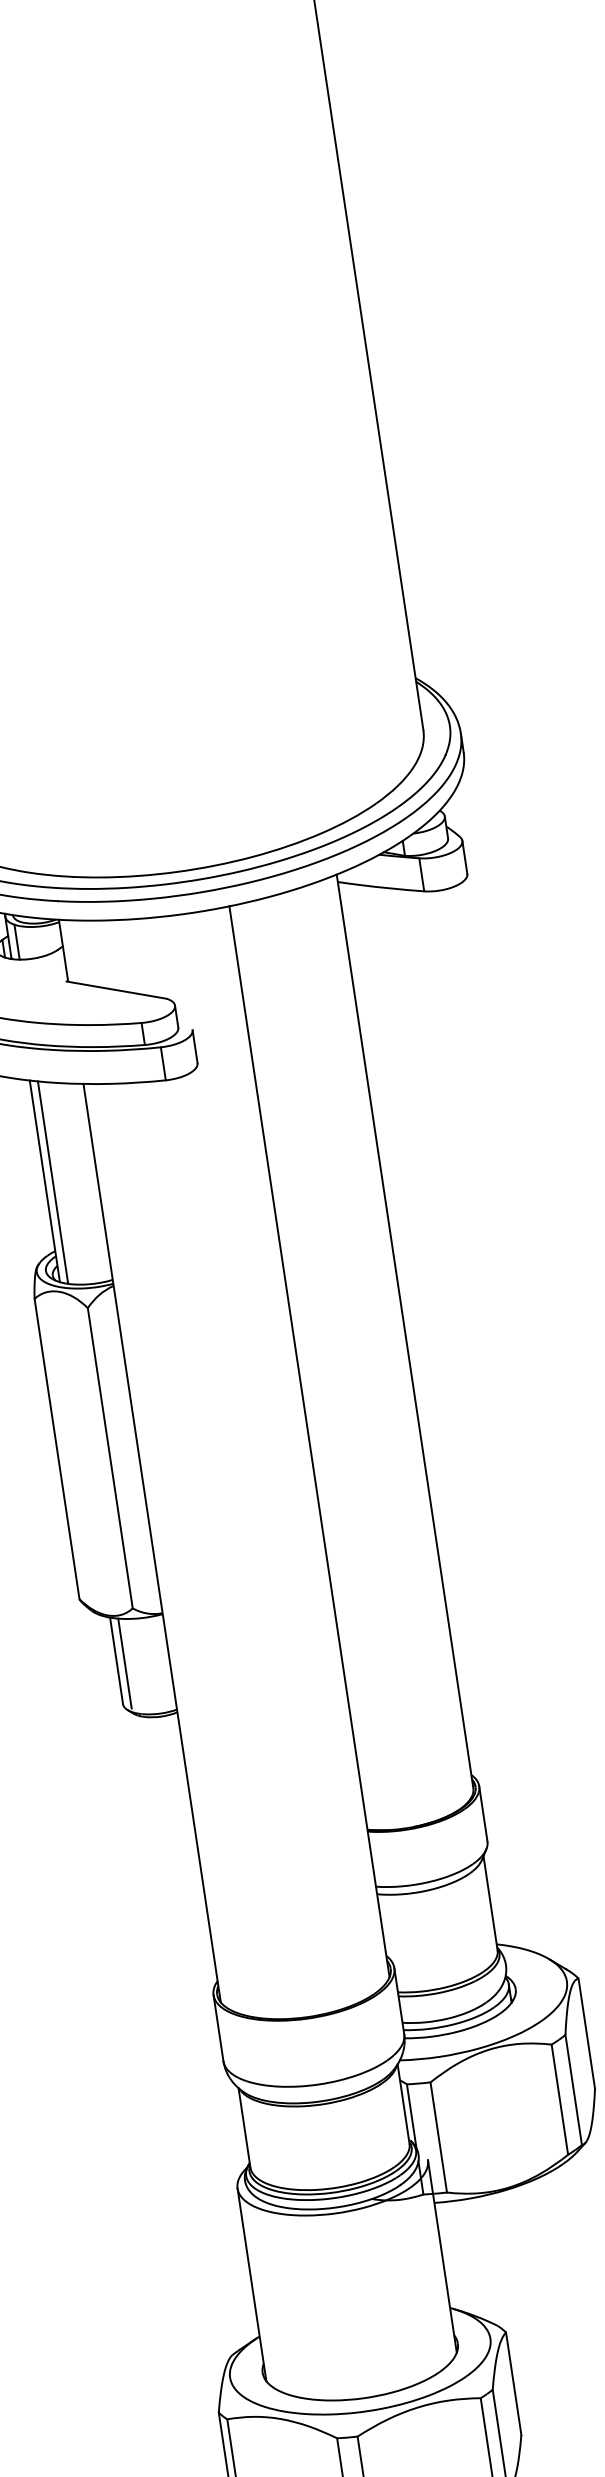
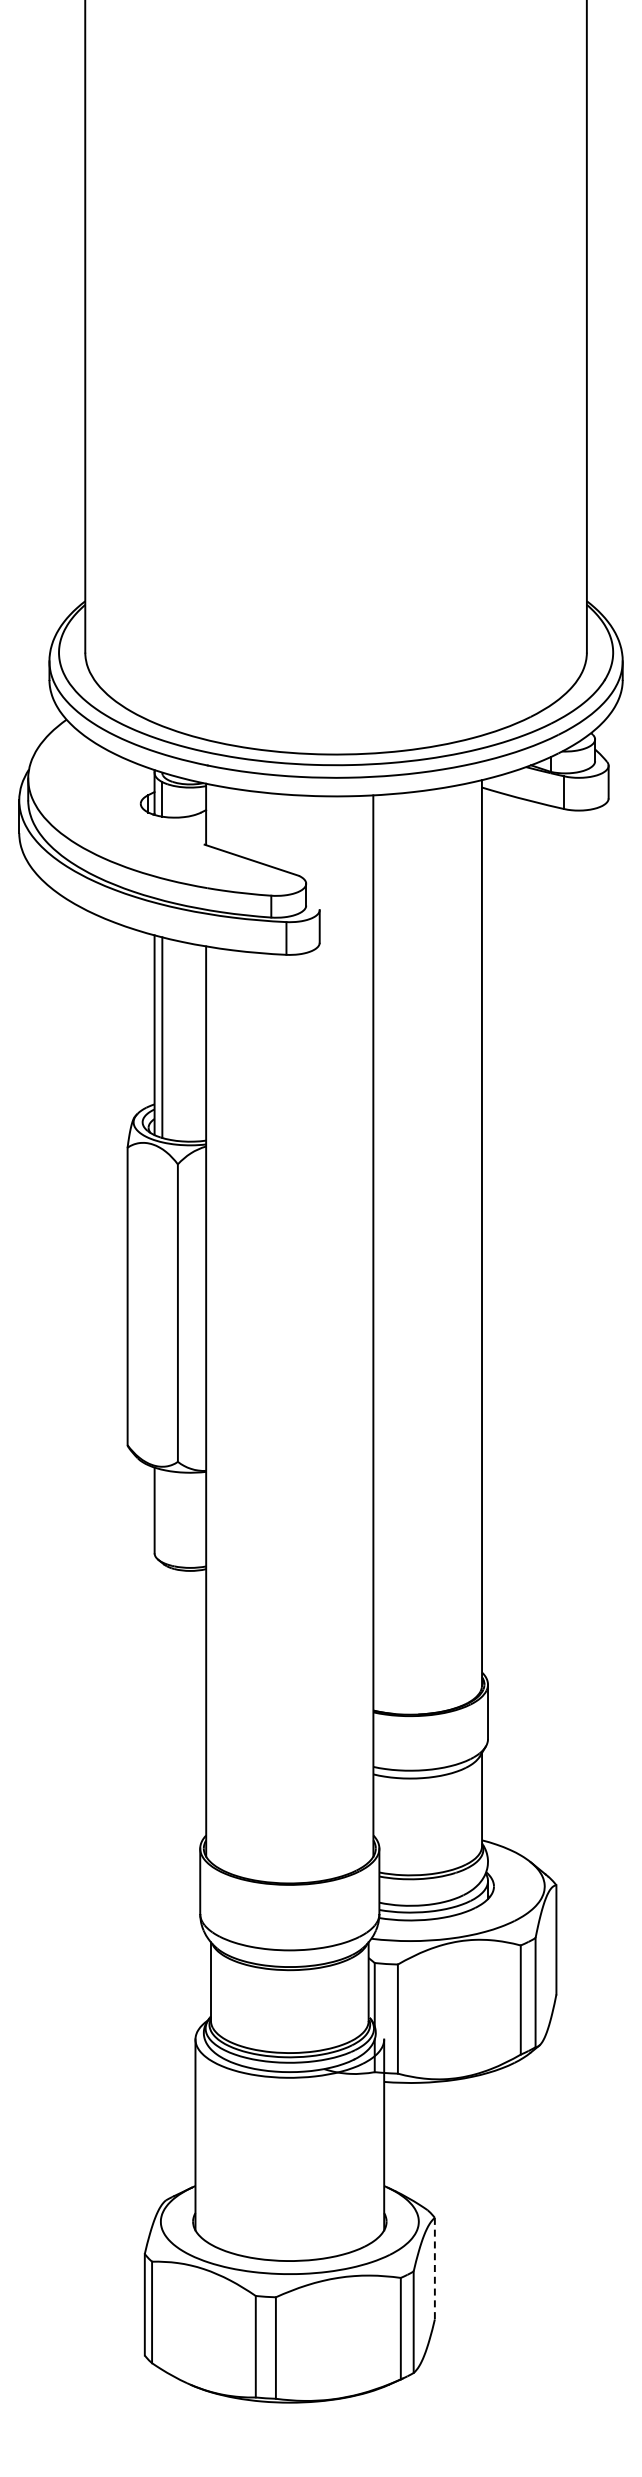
line: (124, 1662) -> (162, 1513), removed
line: (513, 2383) -> (434, 2268), solid -> dashed

